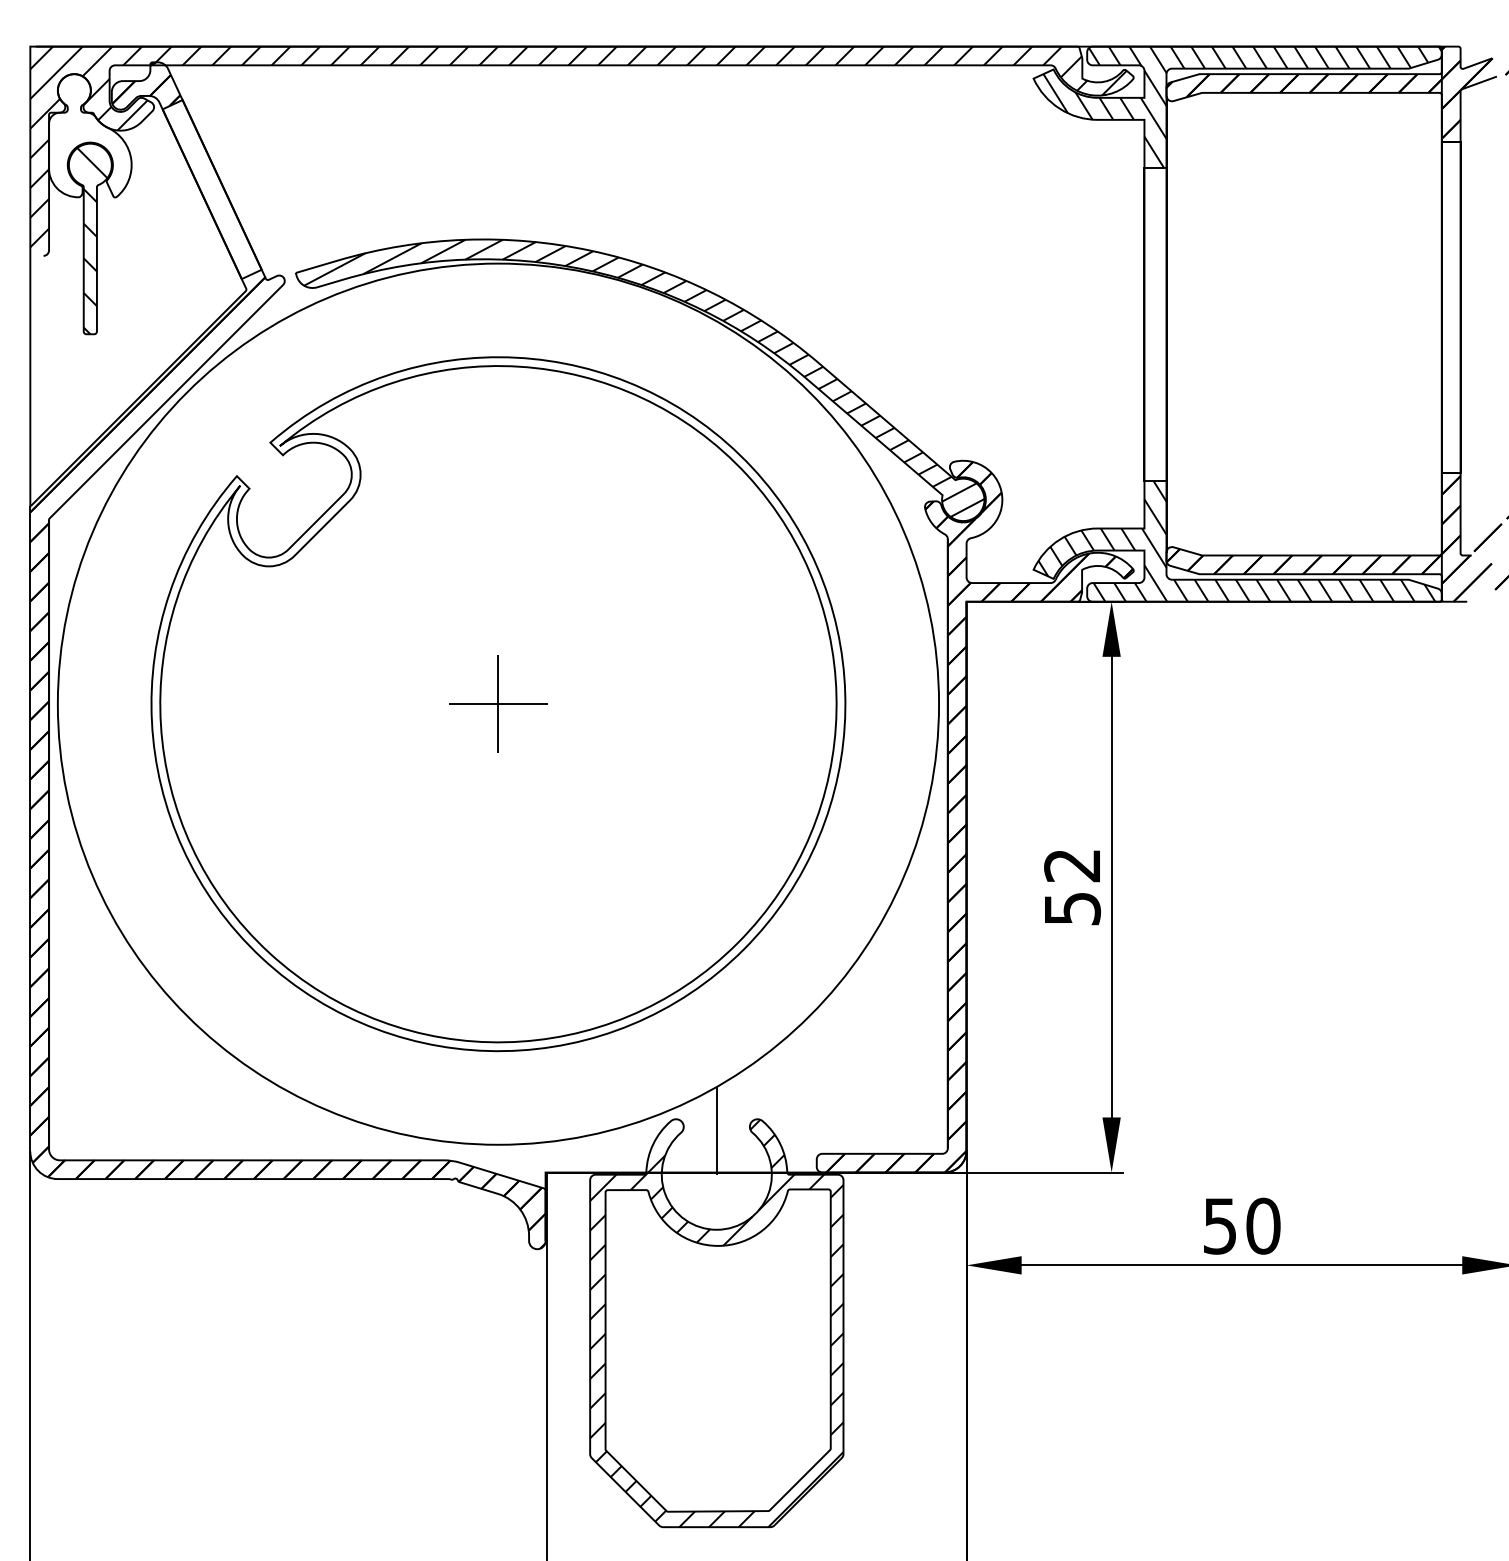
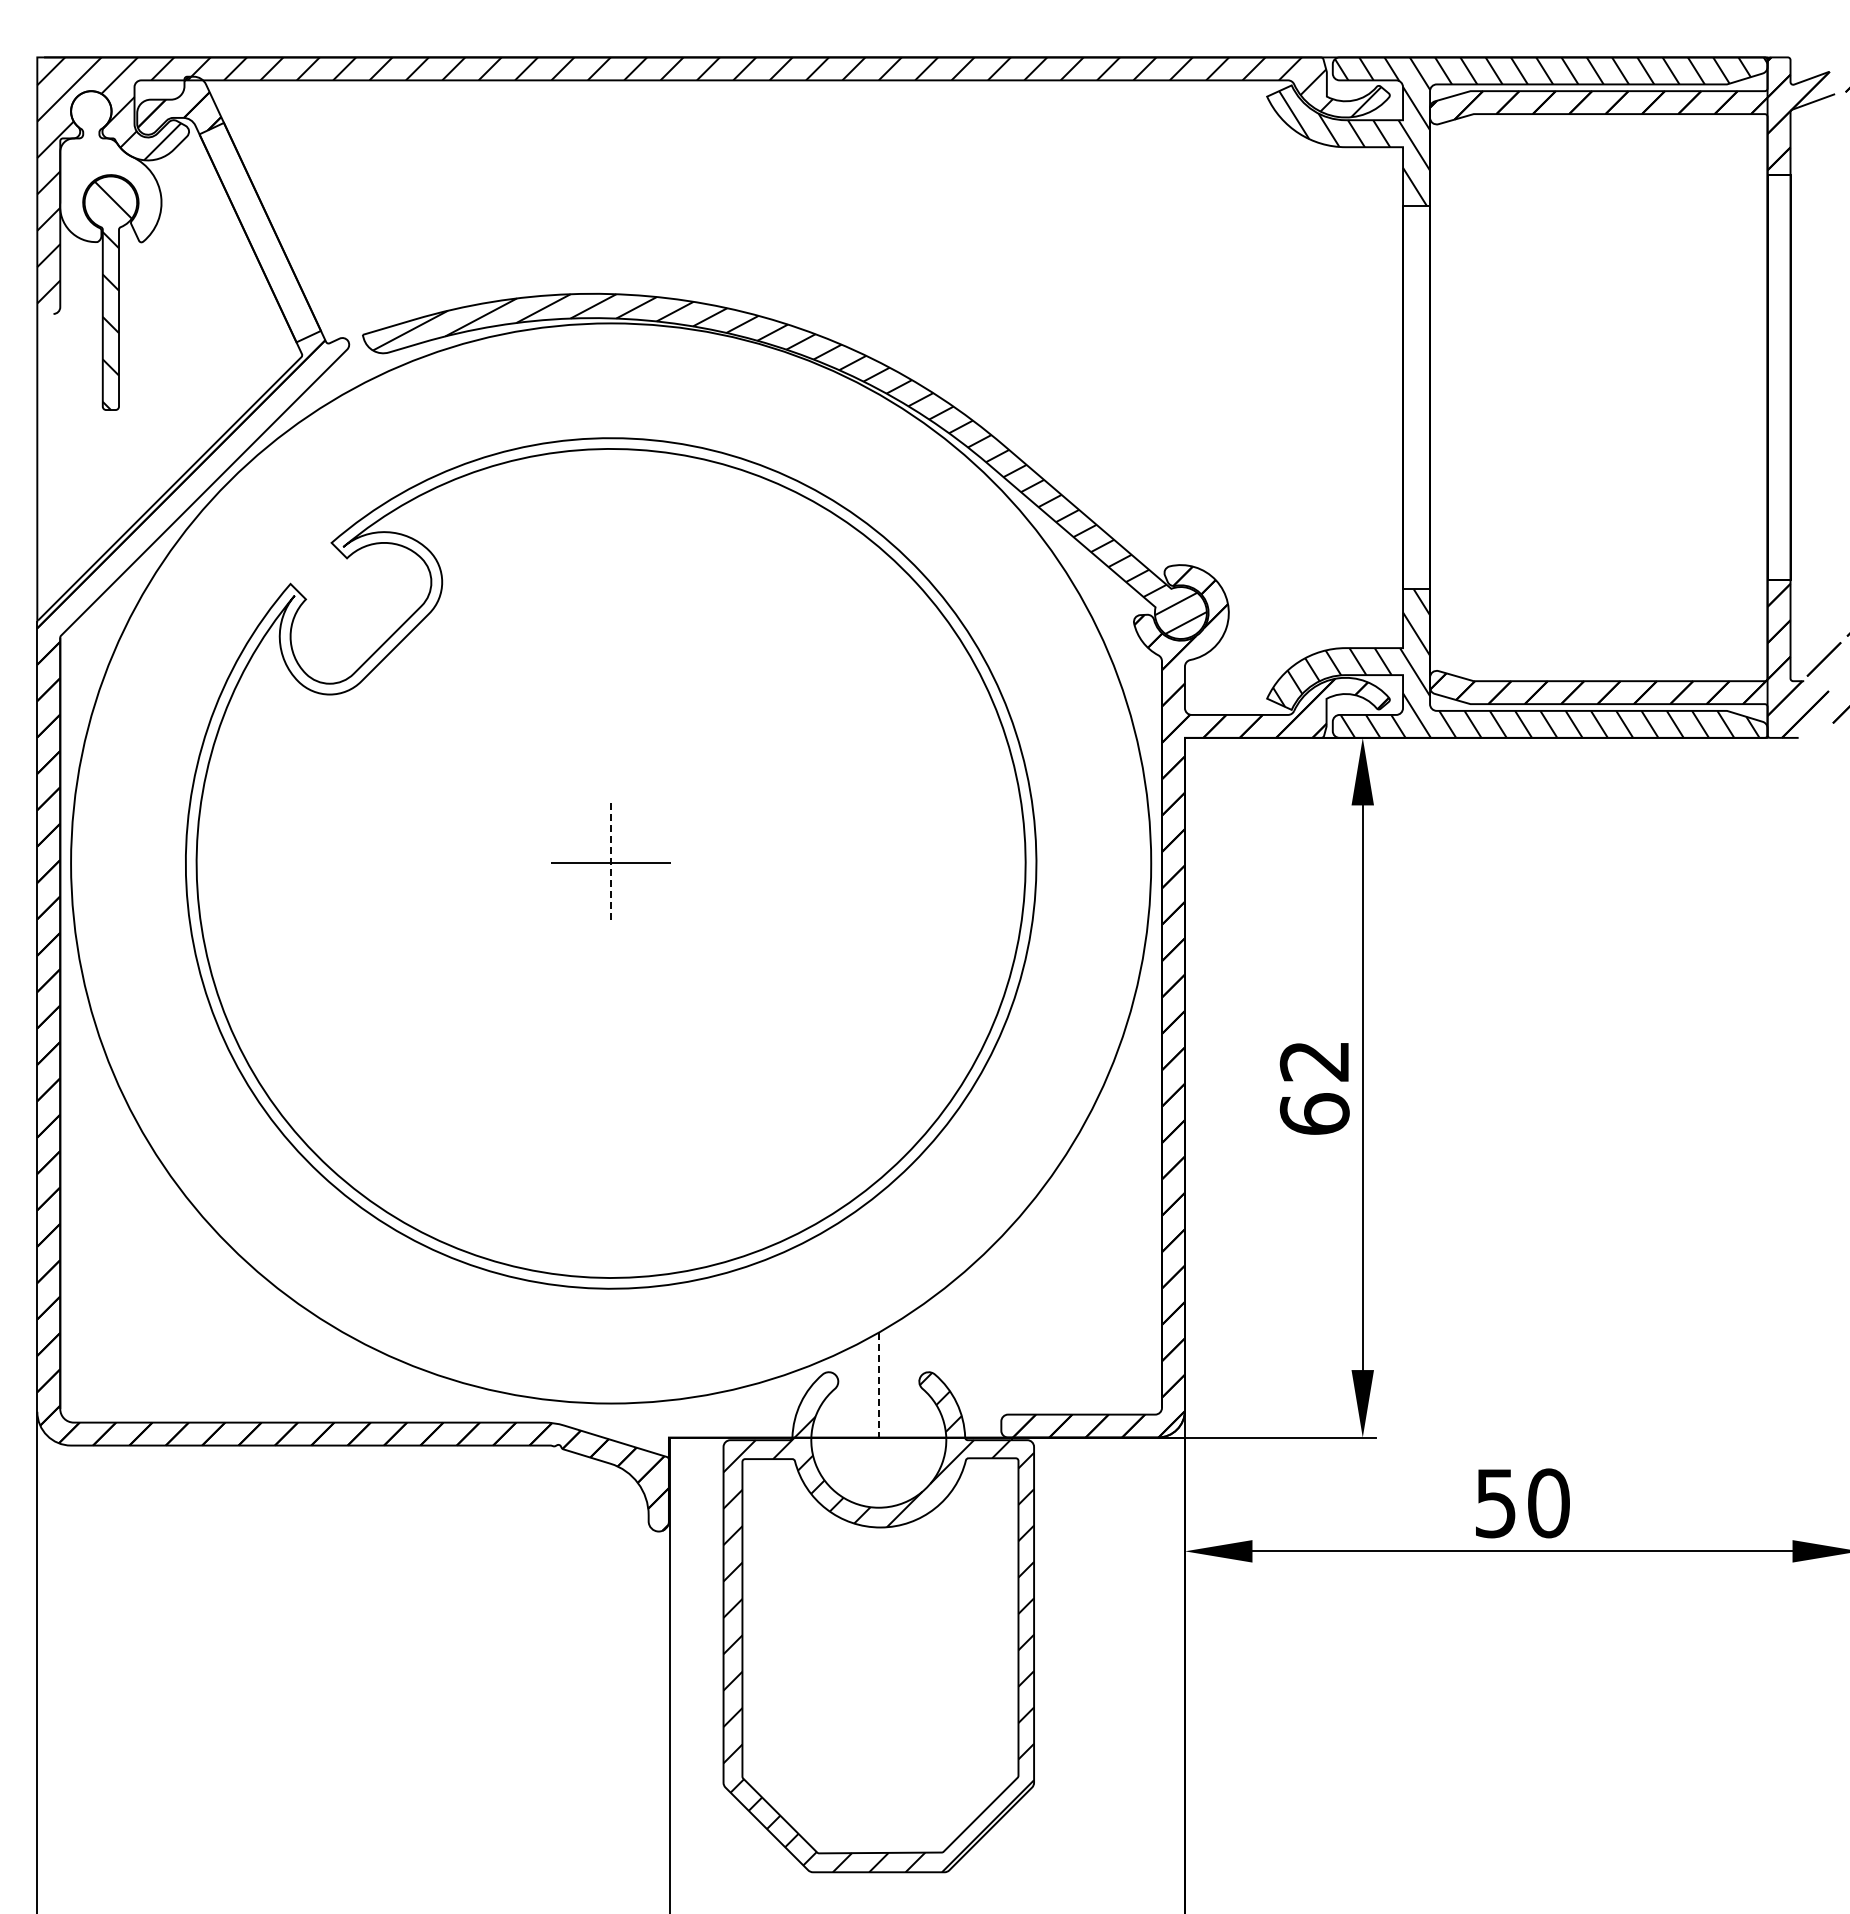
line: (498, 704) -> (611, 863), solid -> dashed
text: (1072, 908) -> (1314, 1113), 52 -> 62
line: (716, 1130) -> (878, 1386), solid -> dashed

